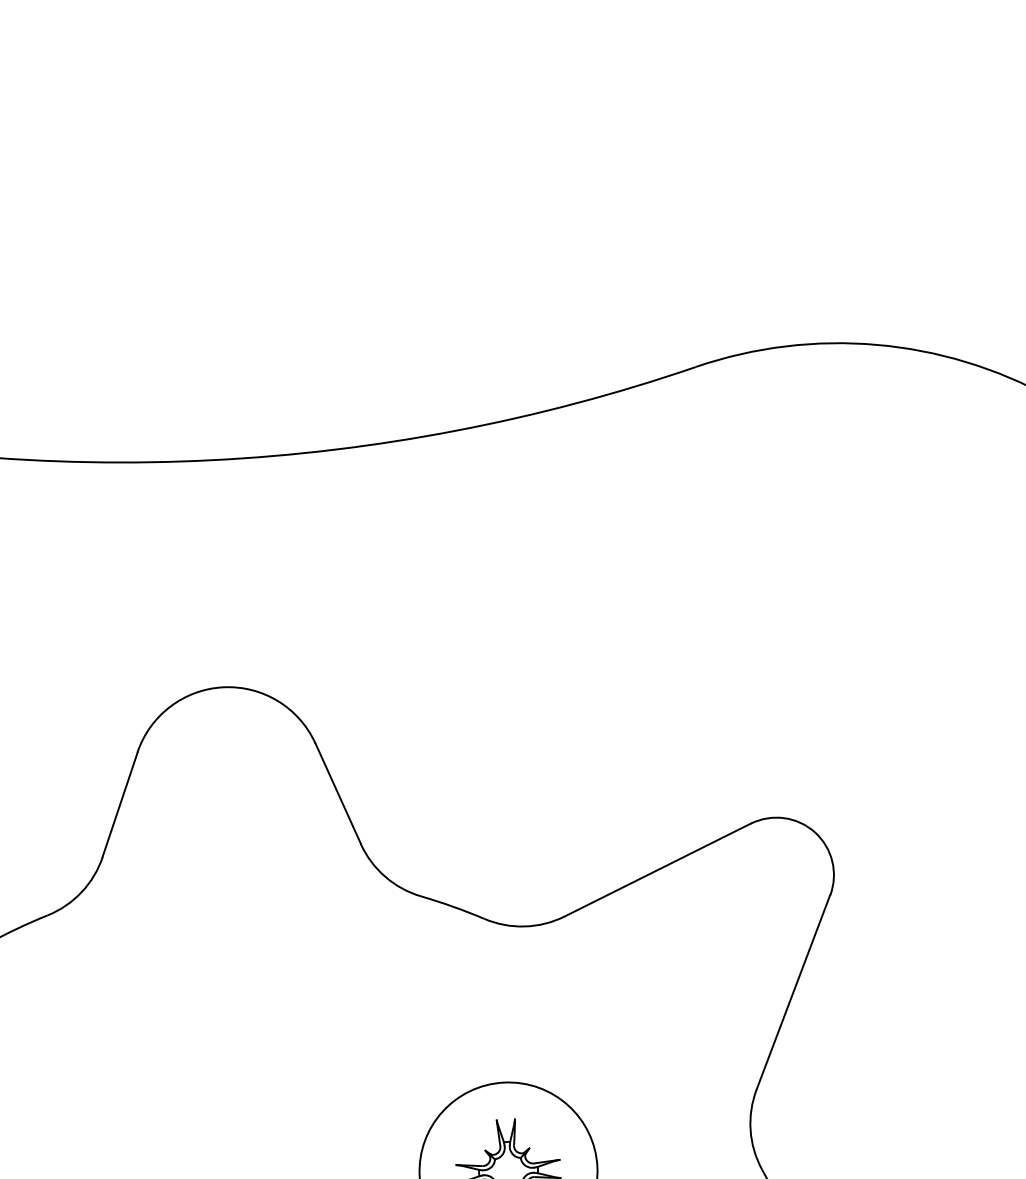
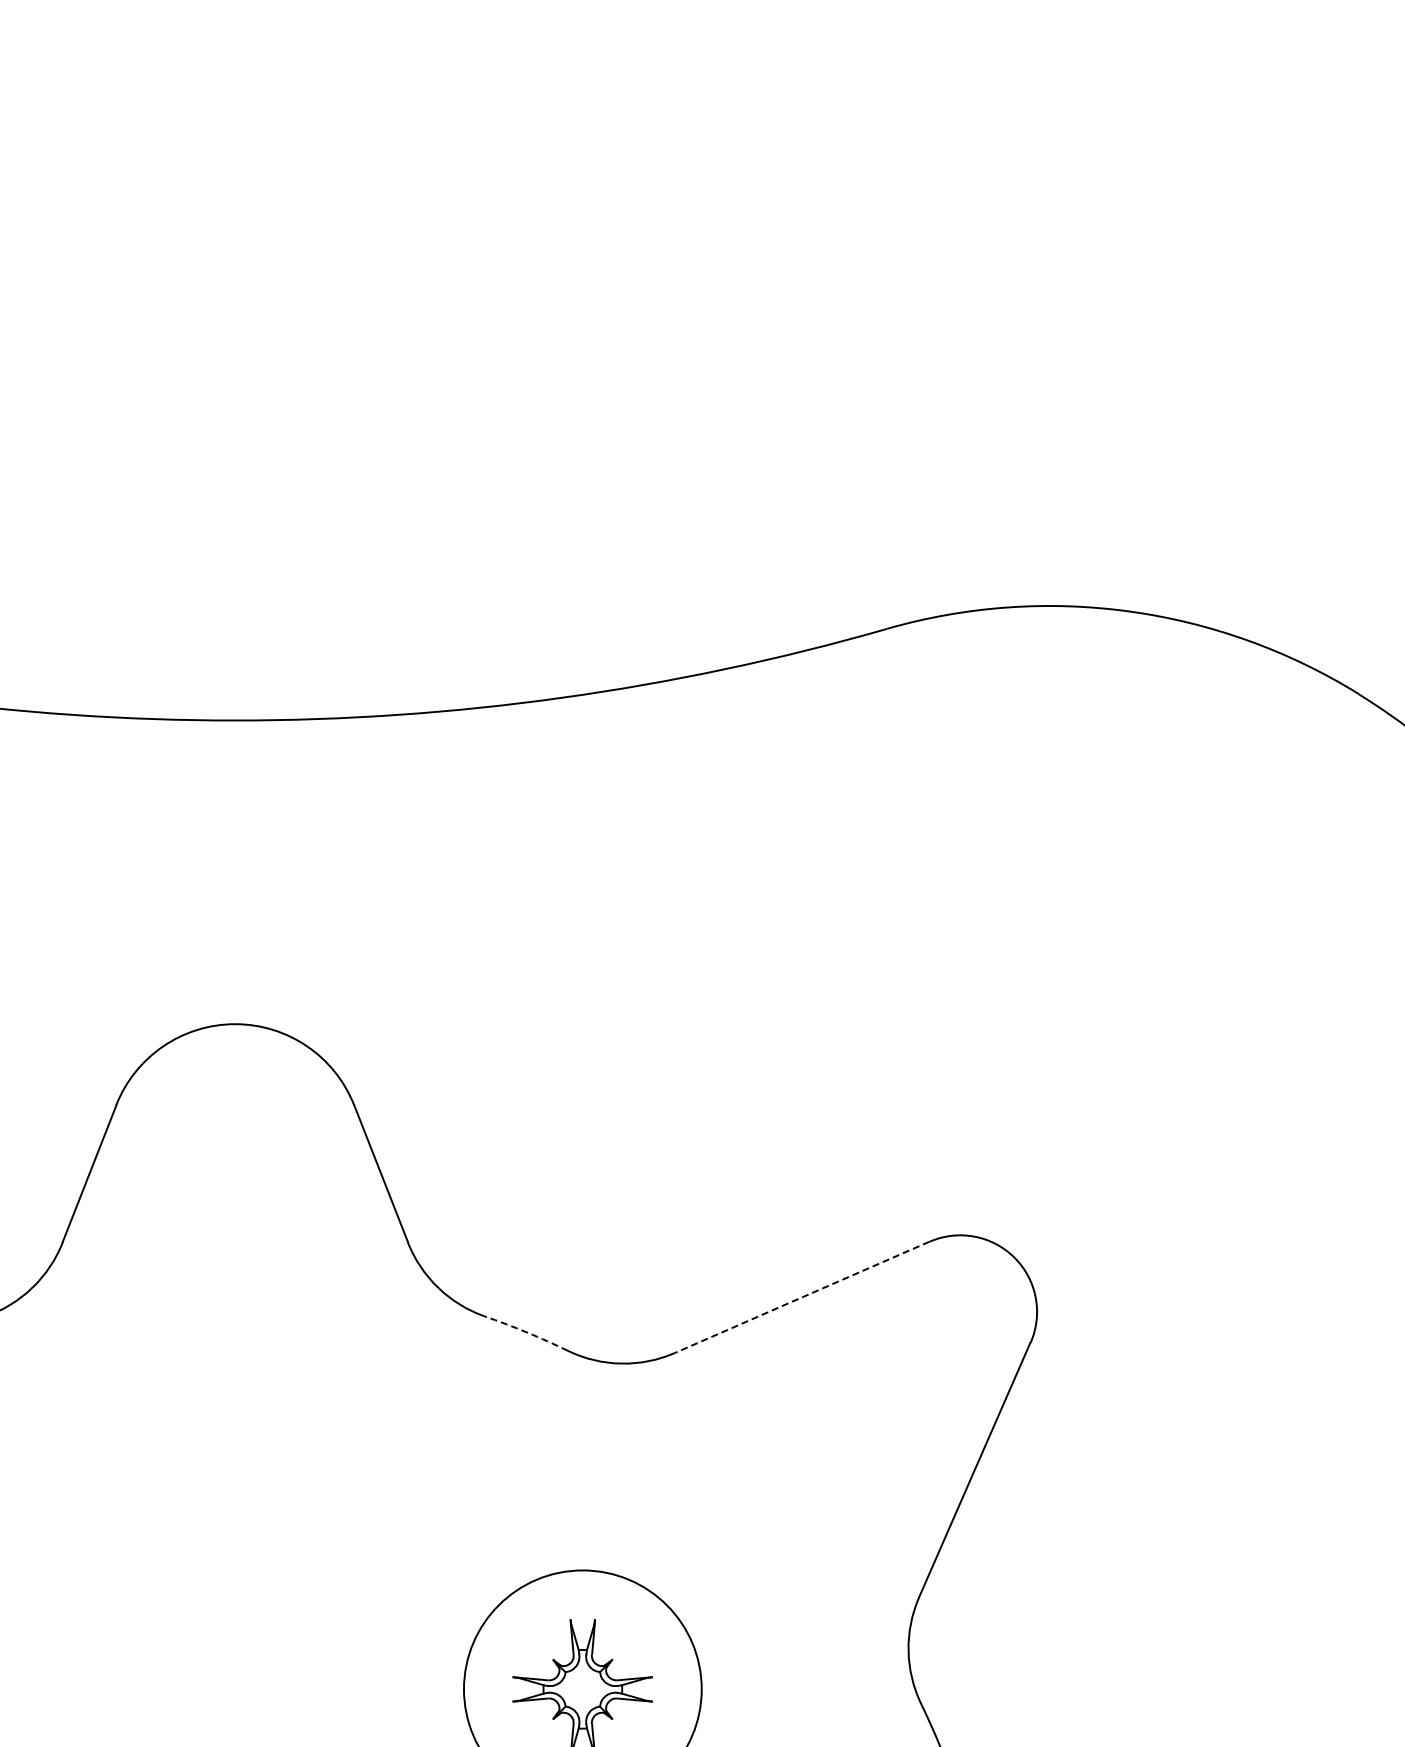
line: (657, 870) -> (802, 1297), solid -> dashed
arc: (453, 906) -> (527, 1332), solid -> dashed

